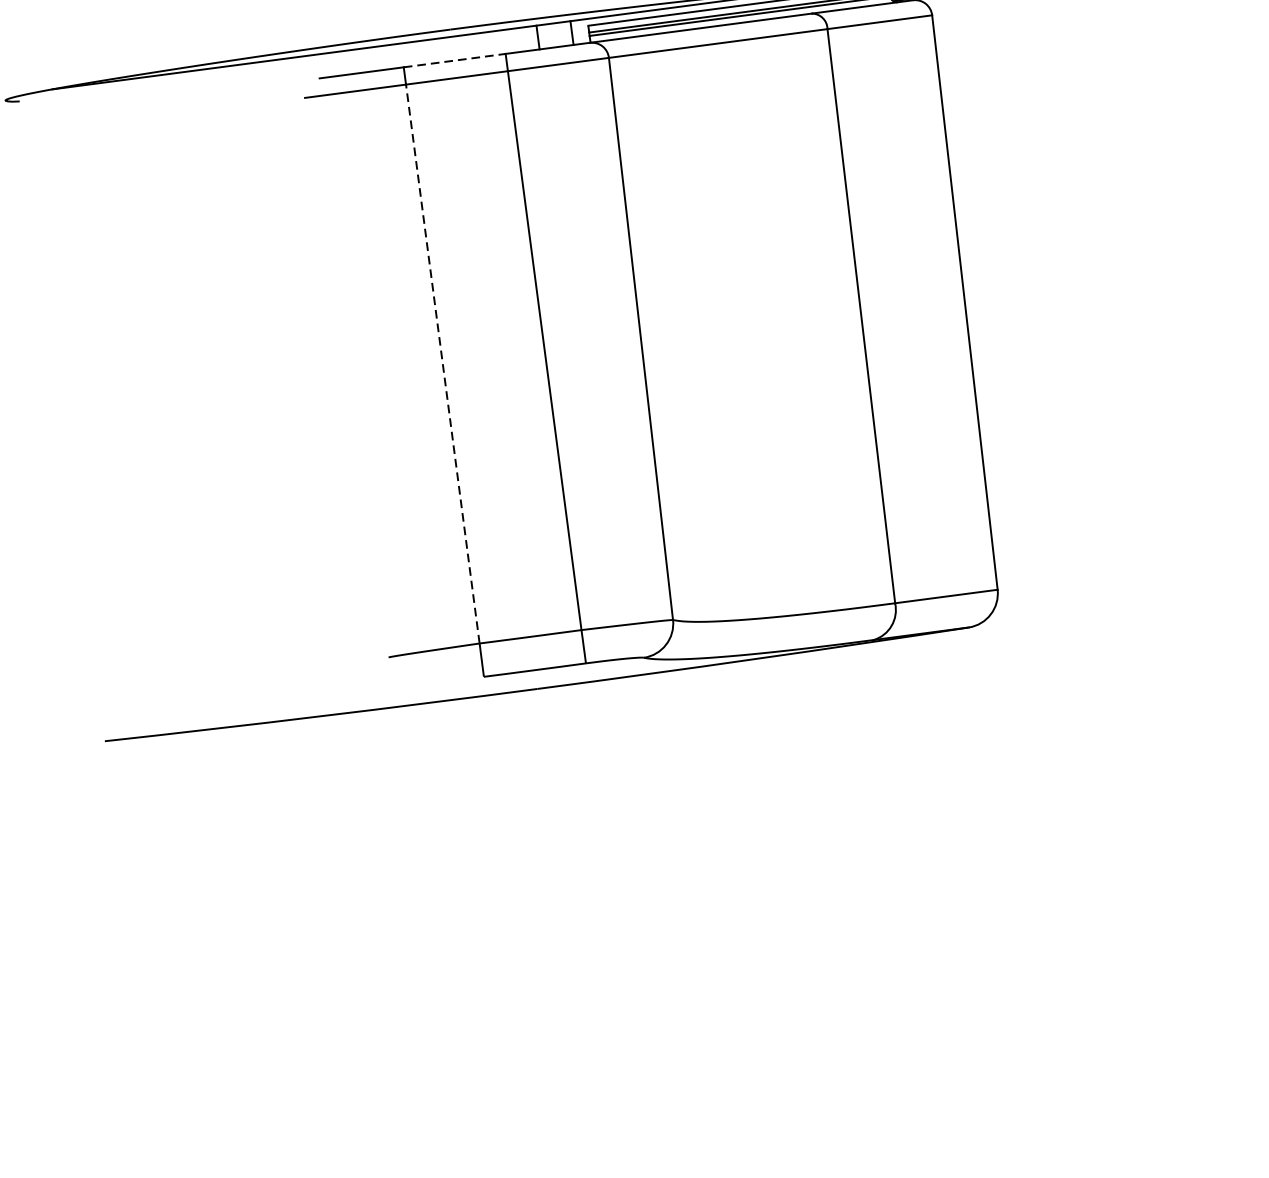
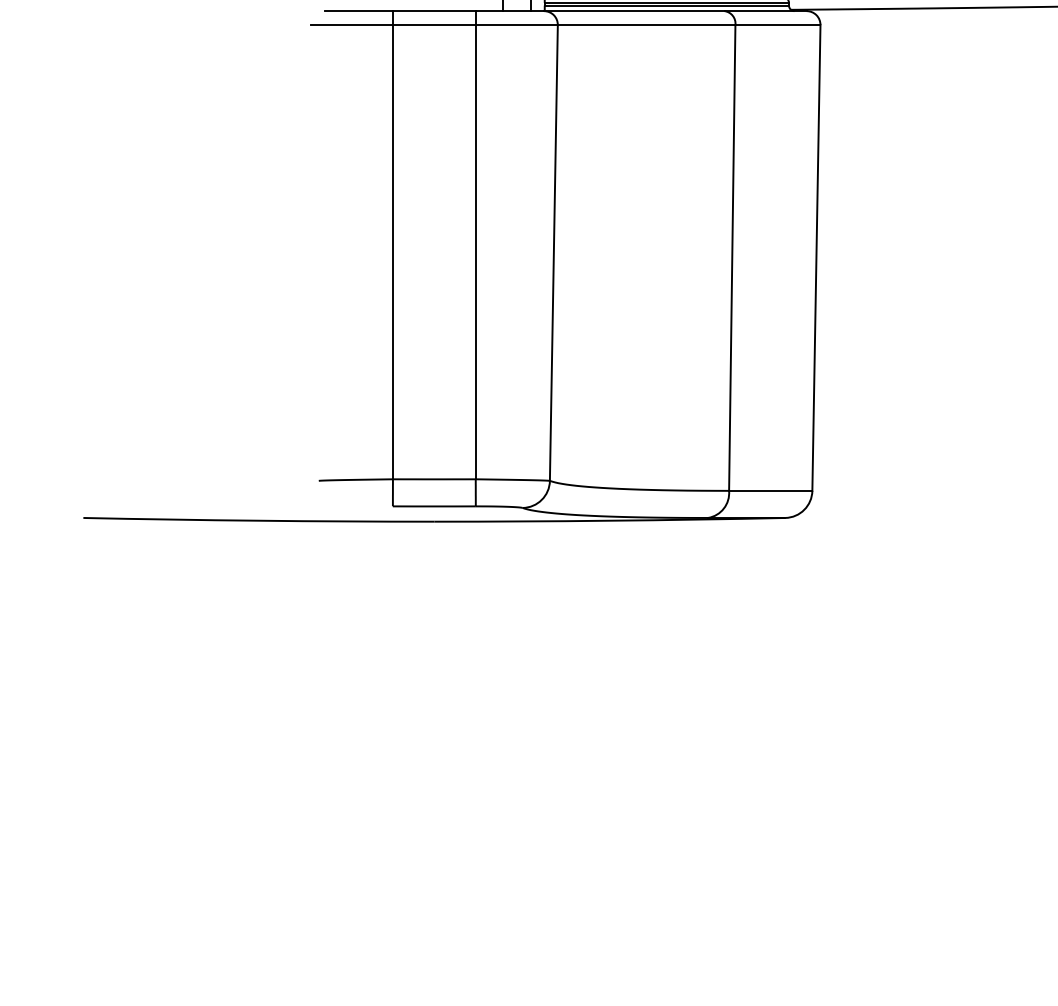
line: (454, 61) -> (434, 11), dashed -> solid
line: (442, 363) -> (392, 251), dashed -> solid

